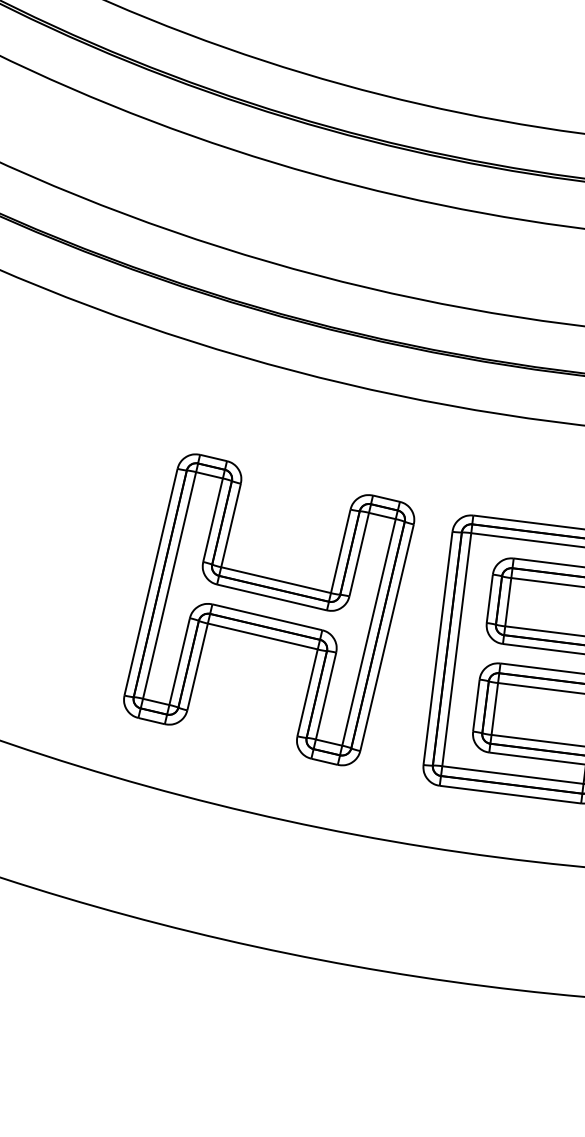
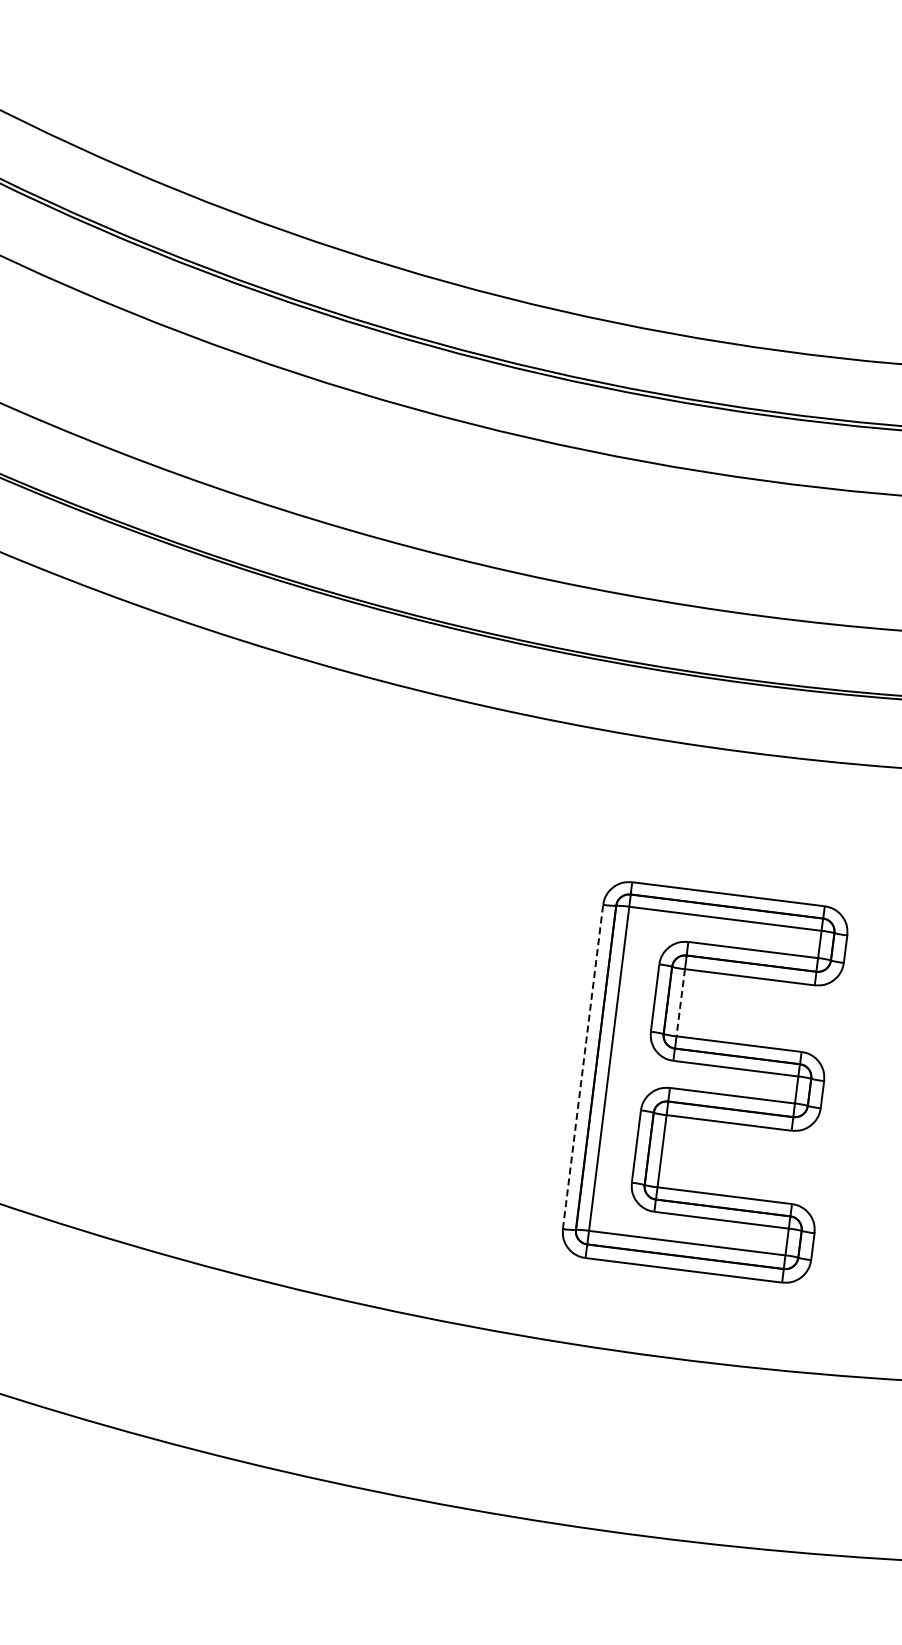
line: (508, 602) -> (680, 1002), solid -> dashed
part: (268, 609) -> (347, 1013), removed
line: (437, 649) -> (582, 1068), solid -> dashed

